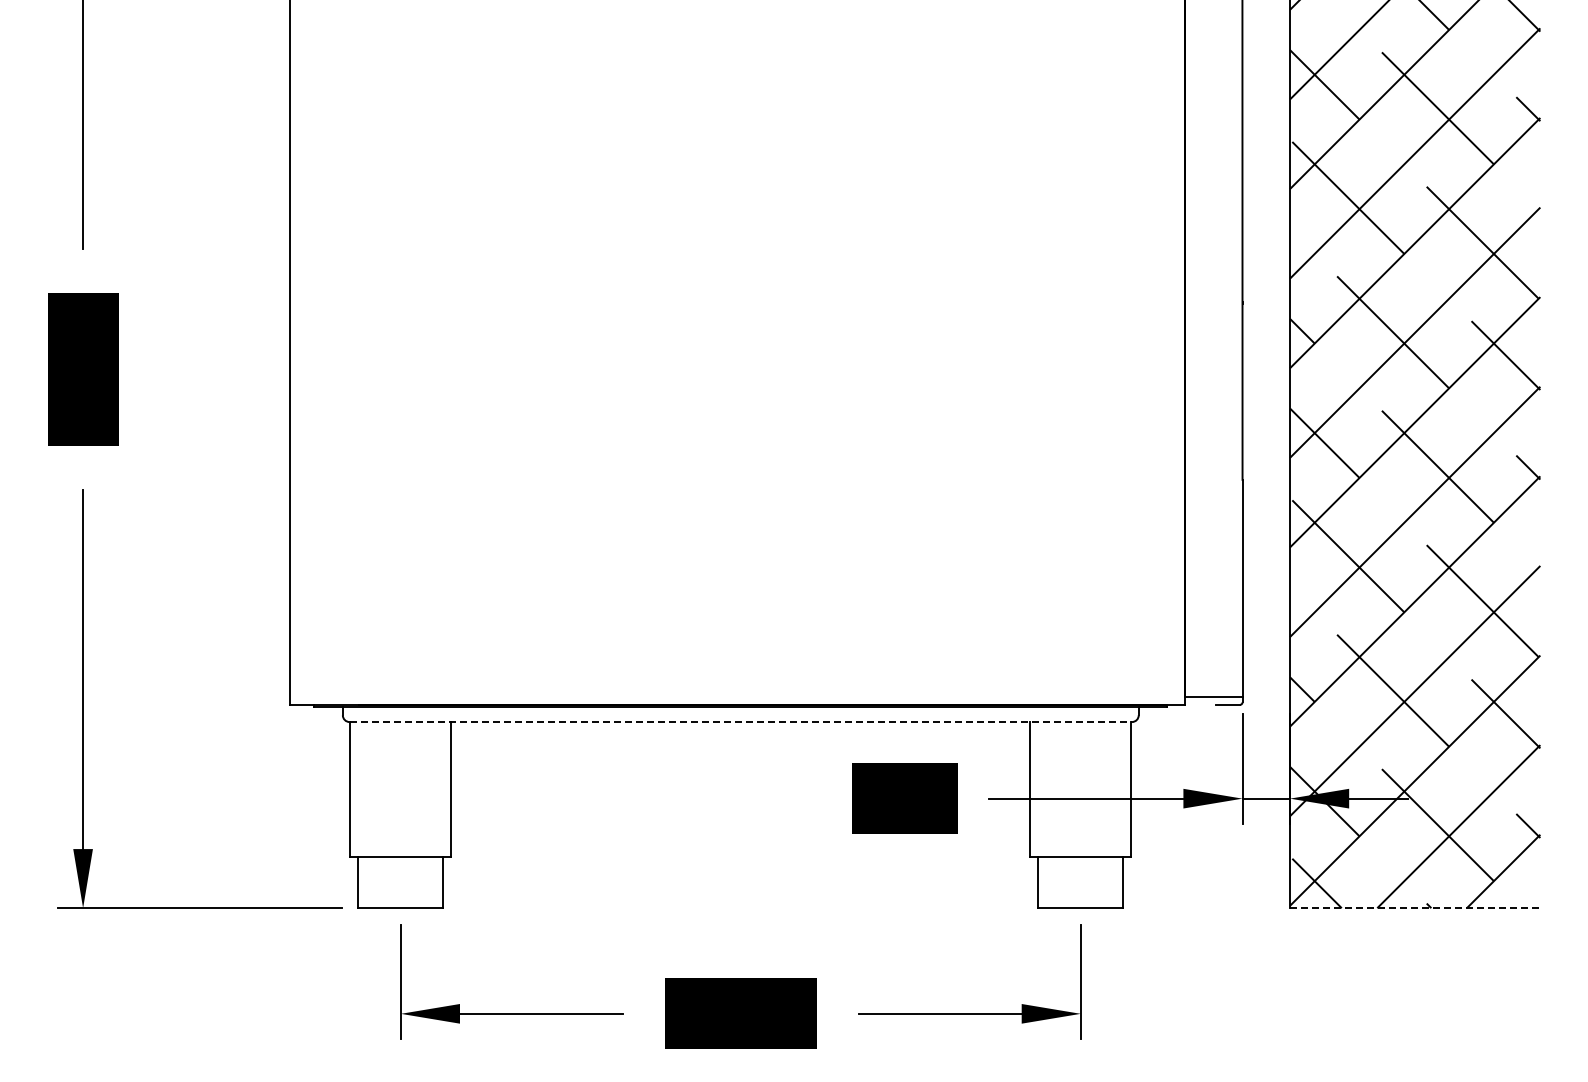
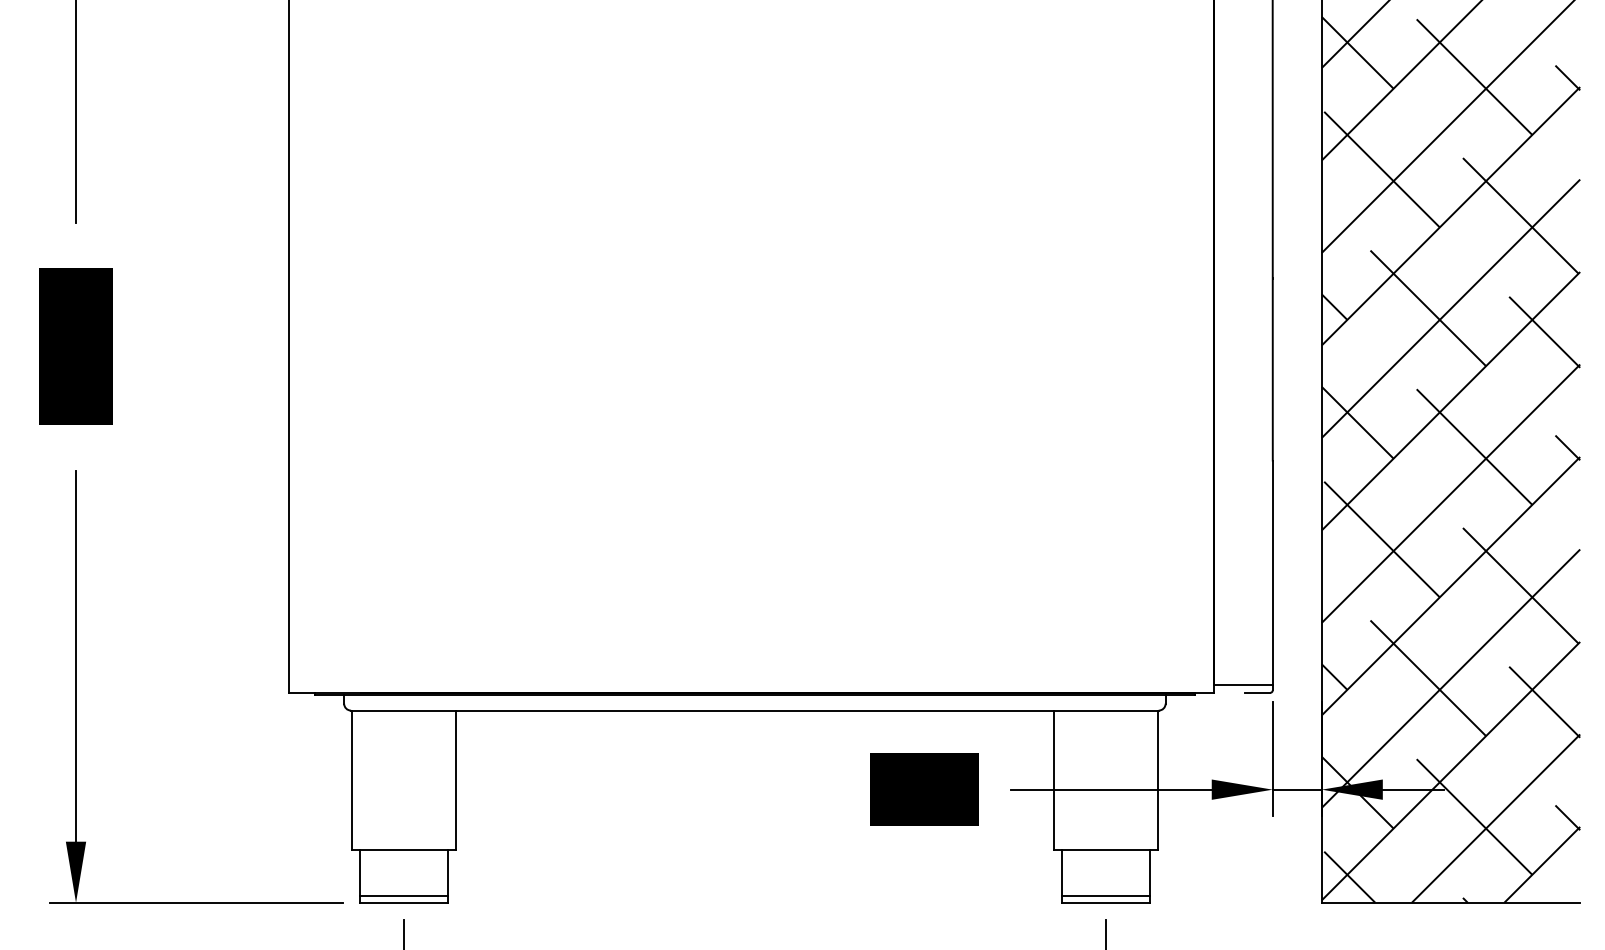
line: (741, 722) -> (755, 711), dashed -> solid
line: (400, 902) -> (403, 896), added
line: (1080, 902) -> (1105, 896), added
line: (1415, 908) -> (1451, 903), dashed -> solid

